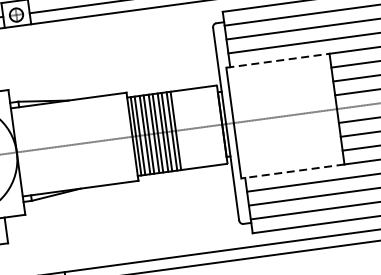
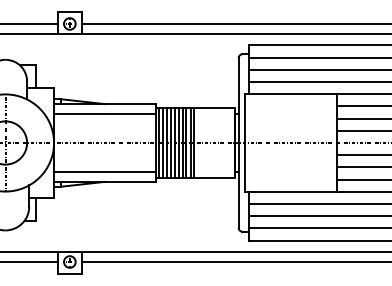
line: (277, 61) -> (290, 94), dashed -> solid
line: (70, 111) -> (105, 113), added
line: (292, 171) -> (290, 191), dashed -> solid
line: (79, 177) -> (105, 172), added

